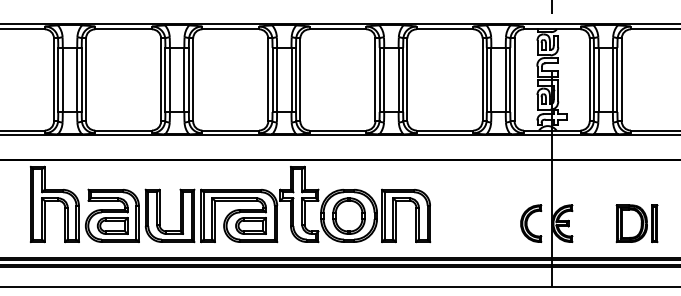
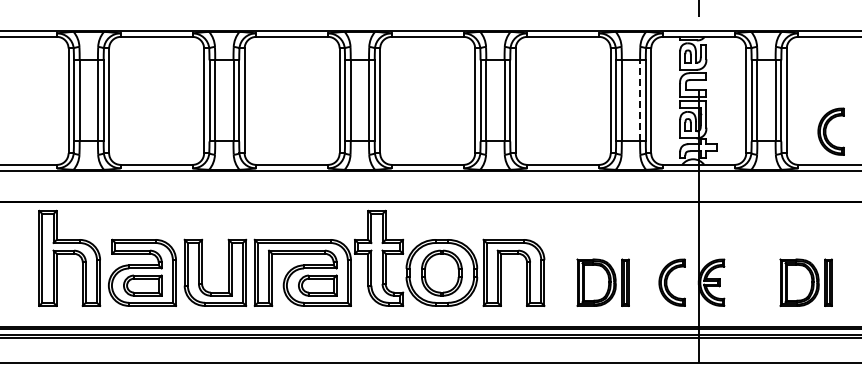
line: (506, 79) -> (640, 100), solid -> dashed
part: (656, 104) -> (830, 131), added
part: (476, 223) -> (602, 282), added

